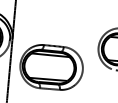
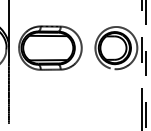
part: (51, 66) -> (50, 47), moved

